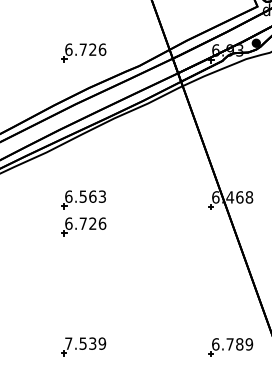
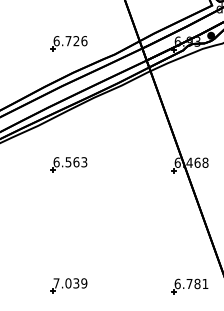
part: (83, 226) -> (68, 186), removed
text: (82, 343) -> (67, 283), 7.539 -> 7.039
text: (249, 344) -> (205, 284), 6.789 -> 6.781

